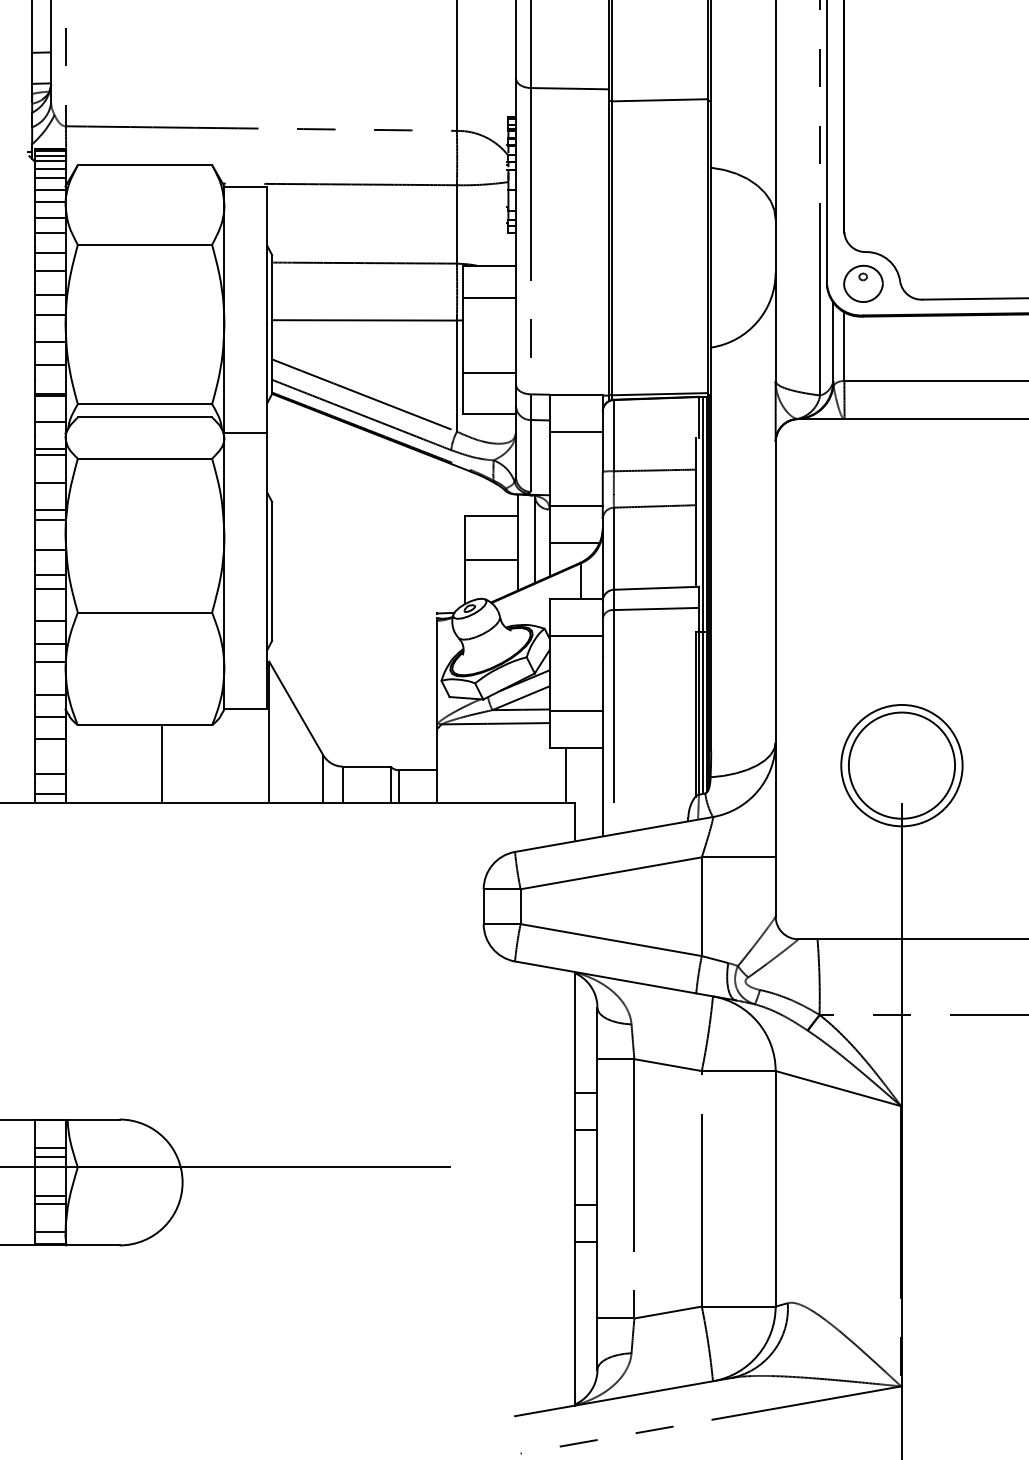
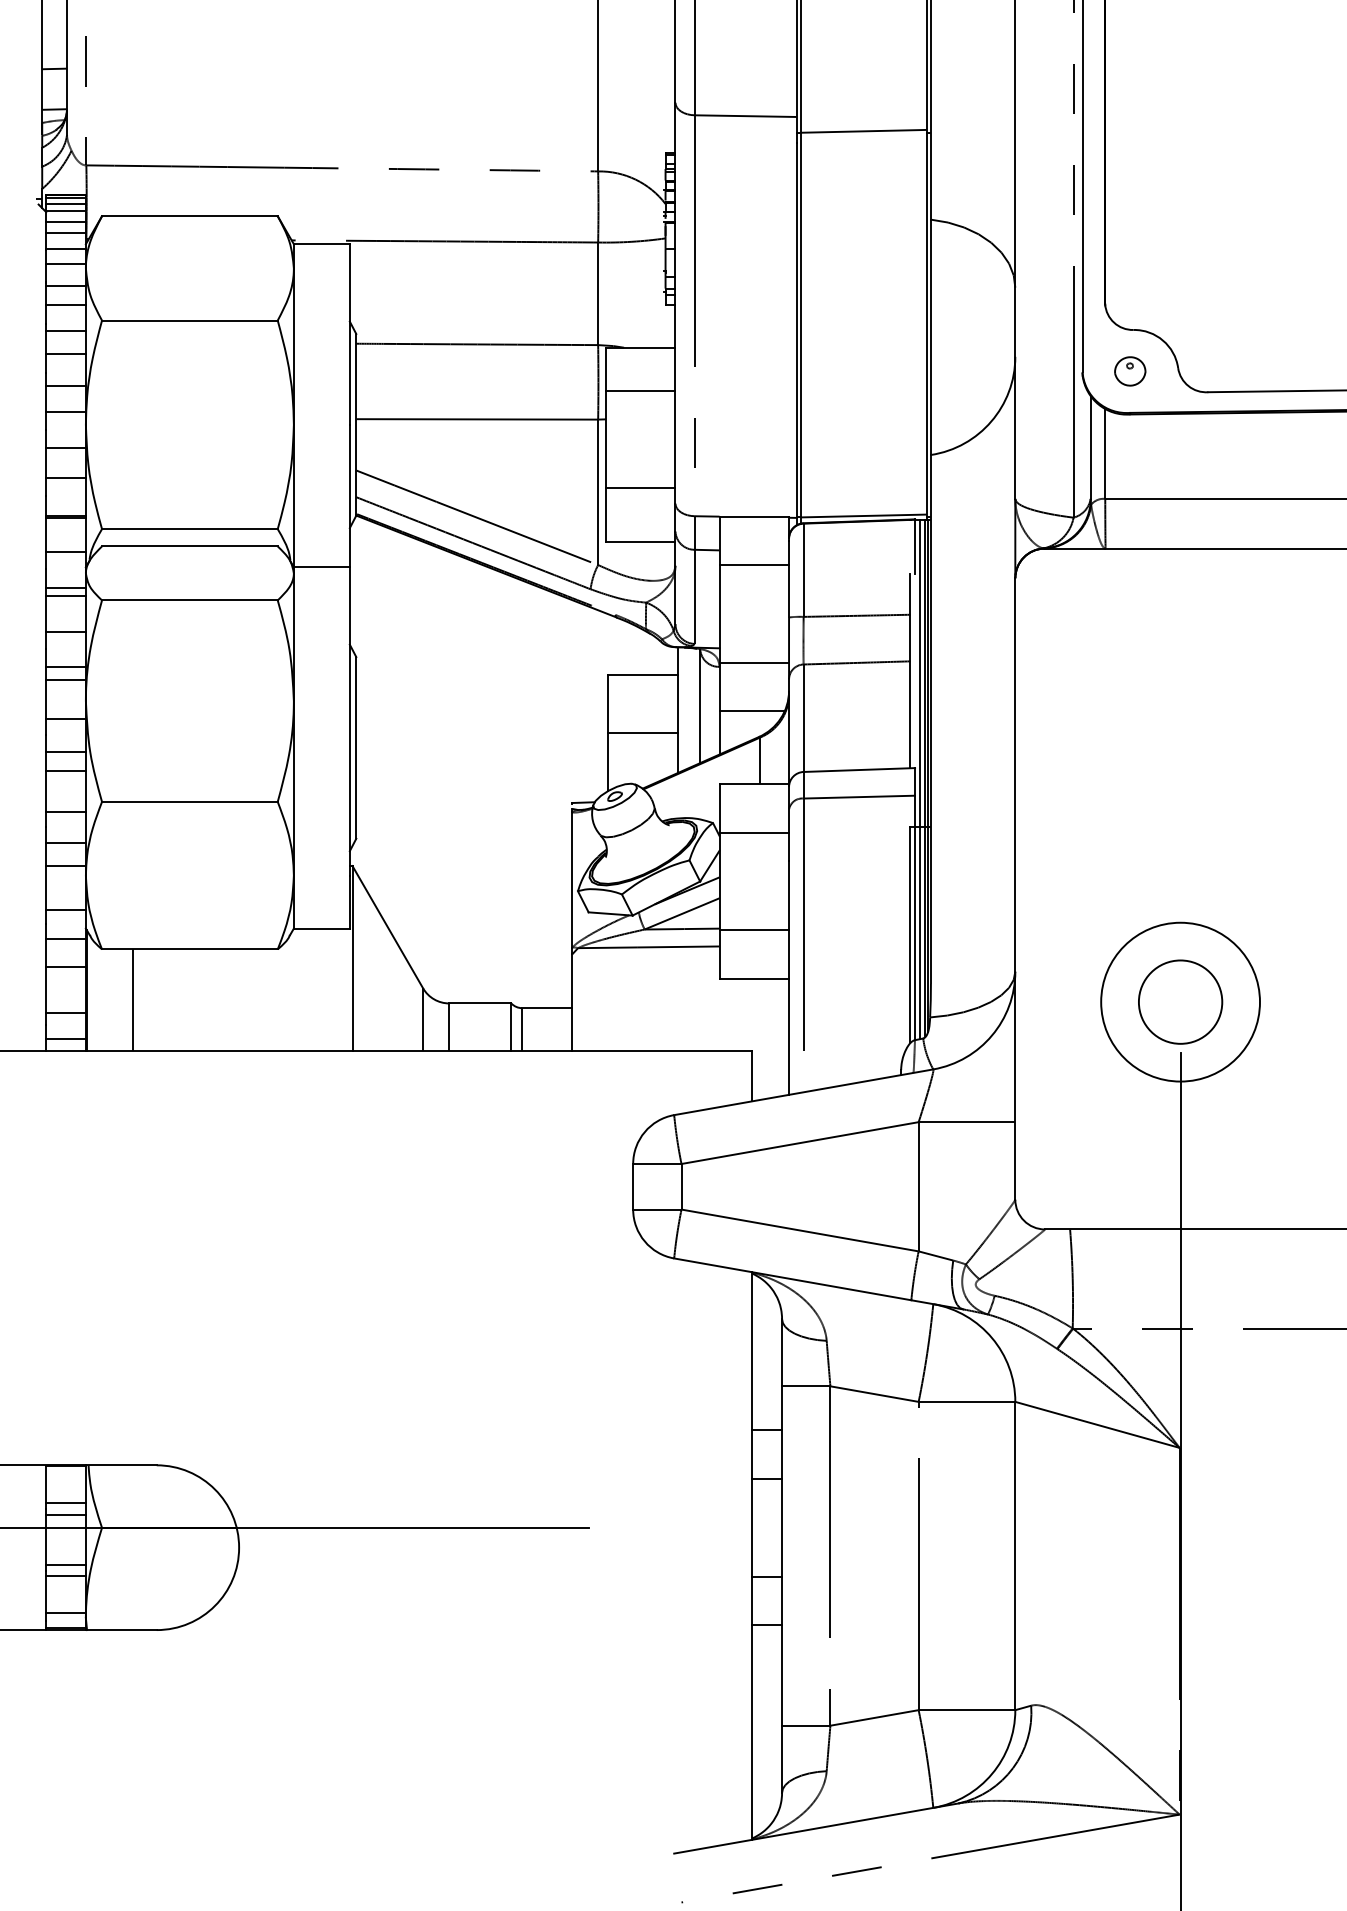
part: (863, 283) -> (1130, 371), size x0.6
line: (162, 764) -> (132, 1000), moved
circle: (901, 765) -> (1180, 1001), size x0.6
line: (565, 775) -> (740, 1015), removed

